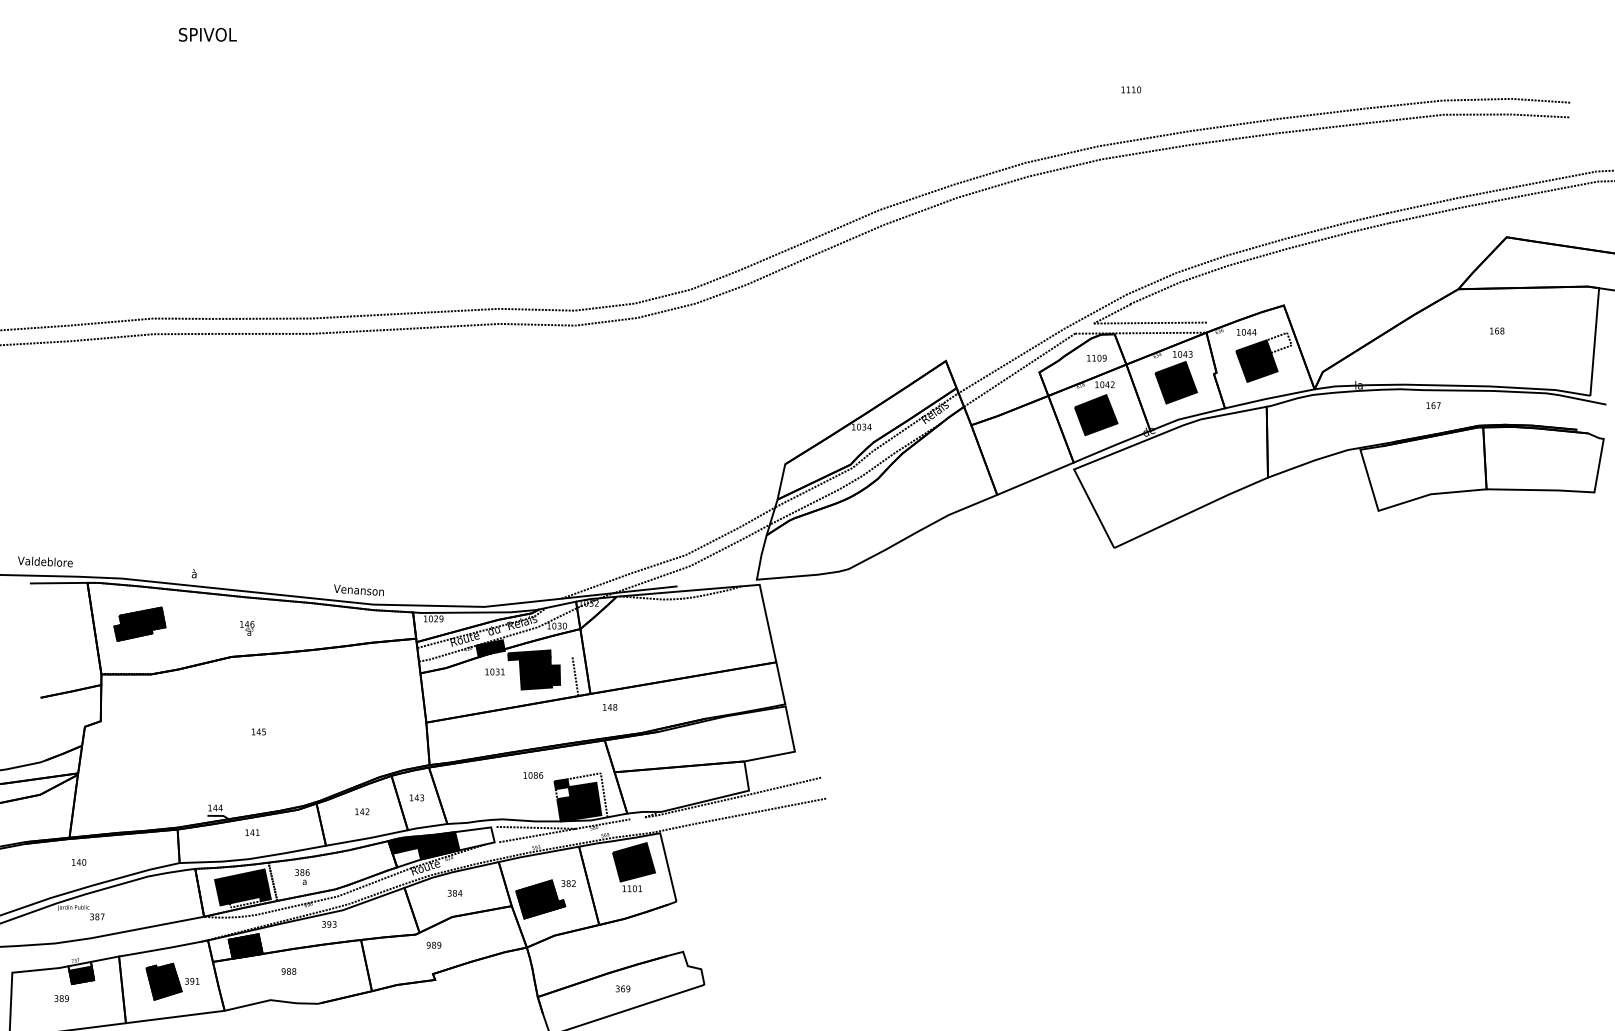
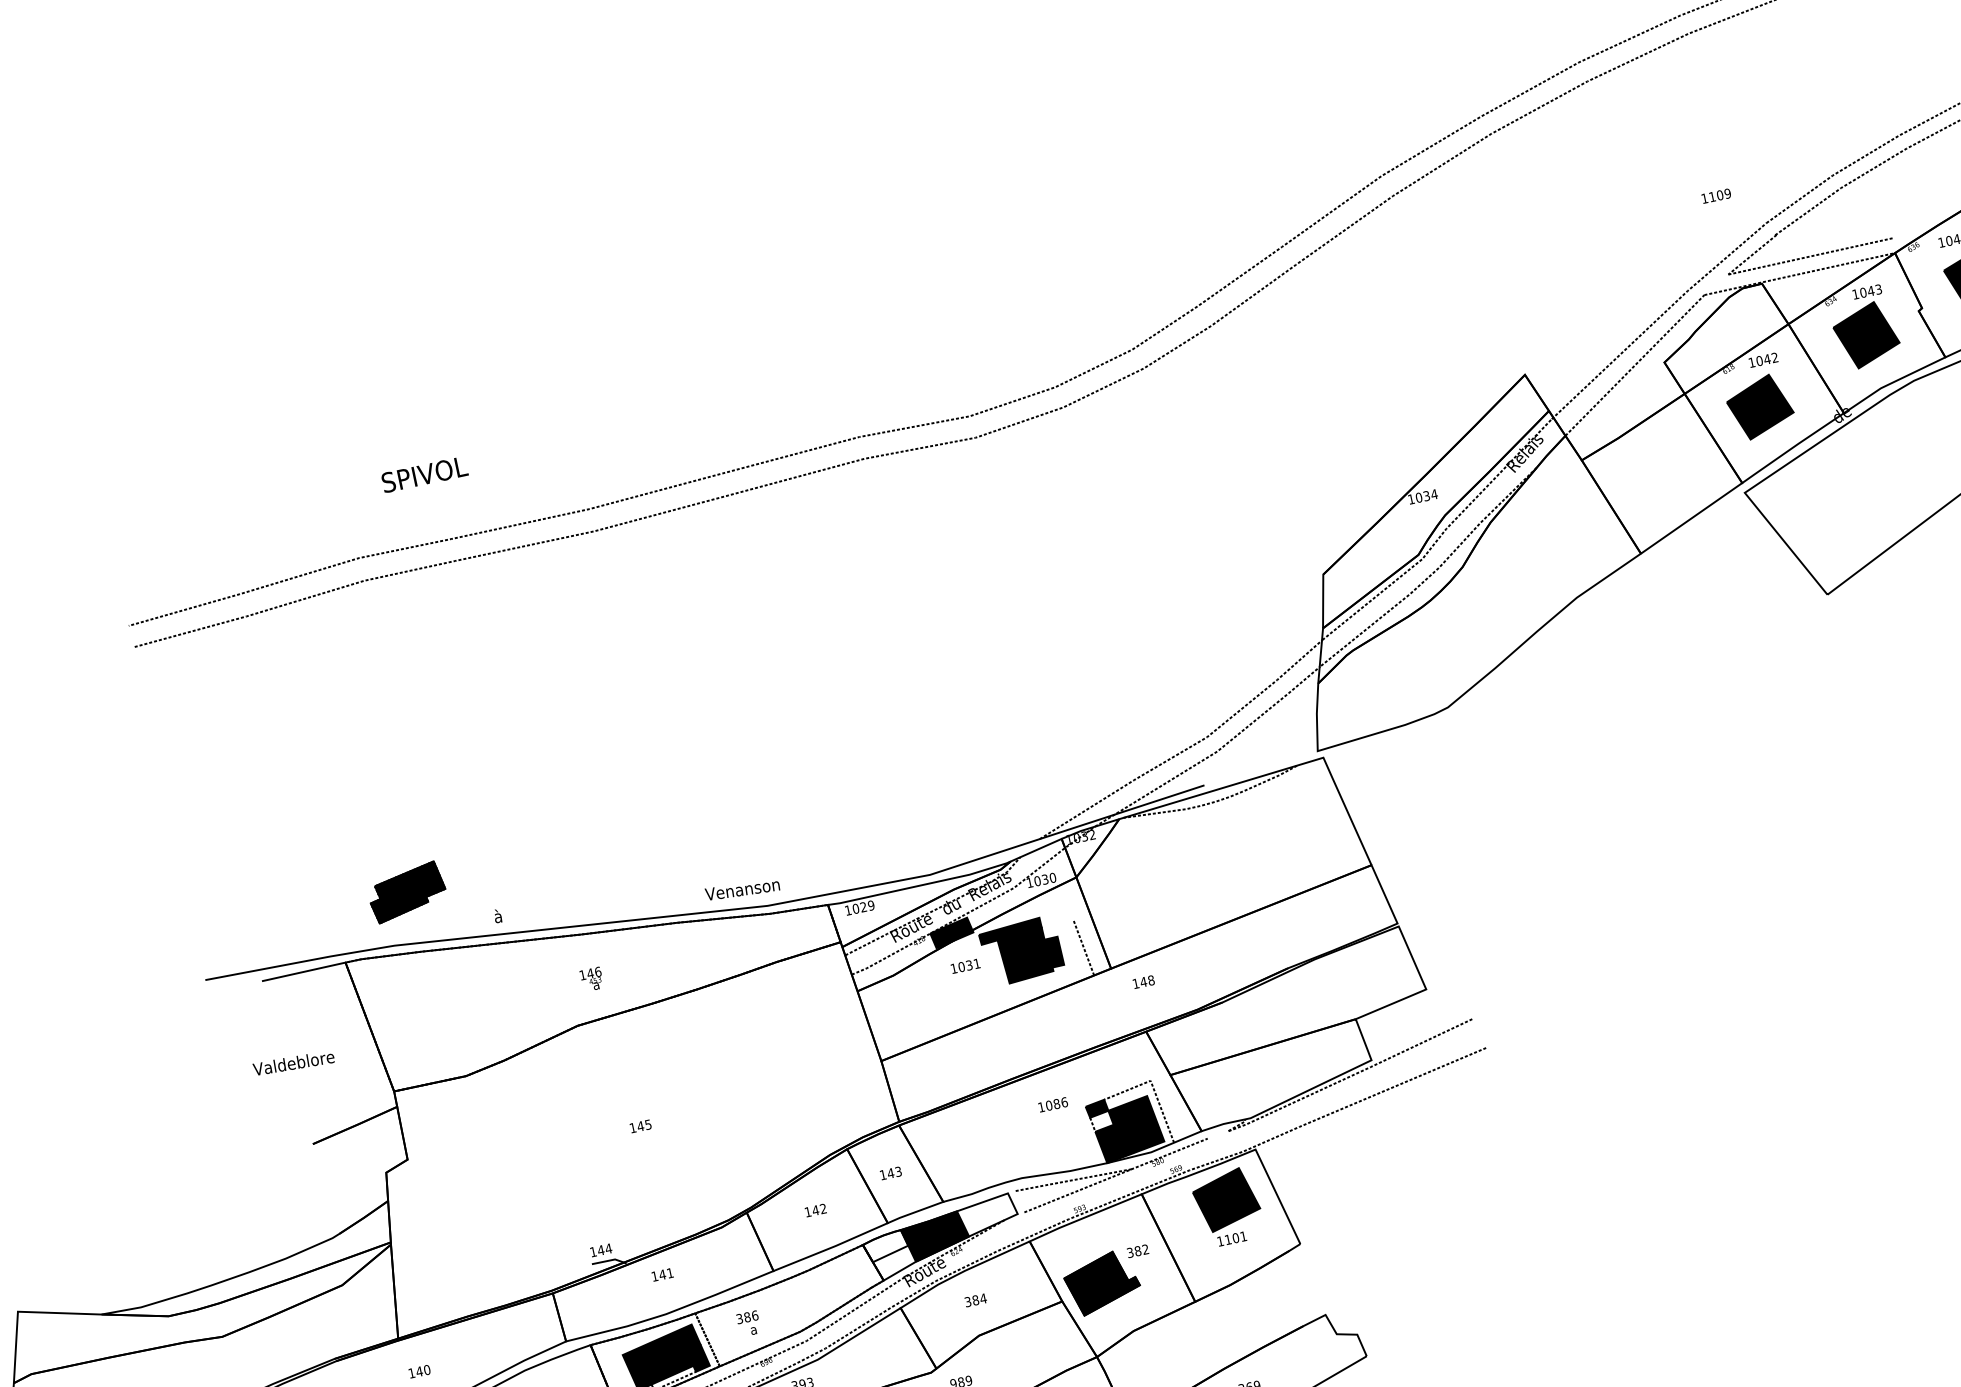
text: (207, 34) -> (424, 474), moved
text: (1096, 357) -> (1715, 195), moved
text: (45, 561) -> (293, 1062), moved
part: (139, 623) -> (406, 891), moved
fill: (403, 844) -> (885, 1245), removed

